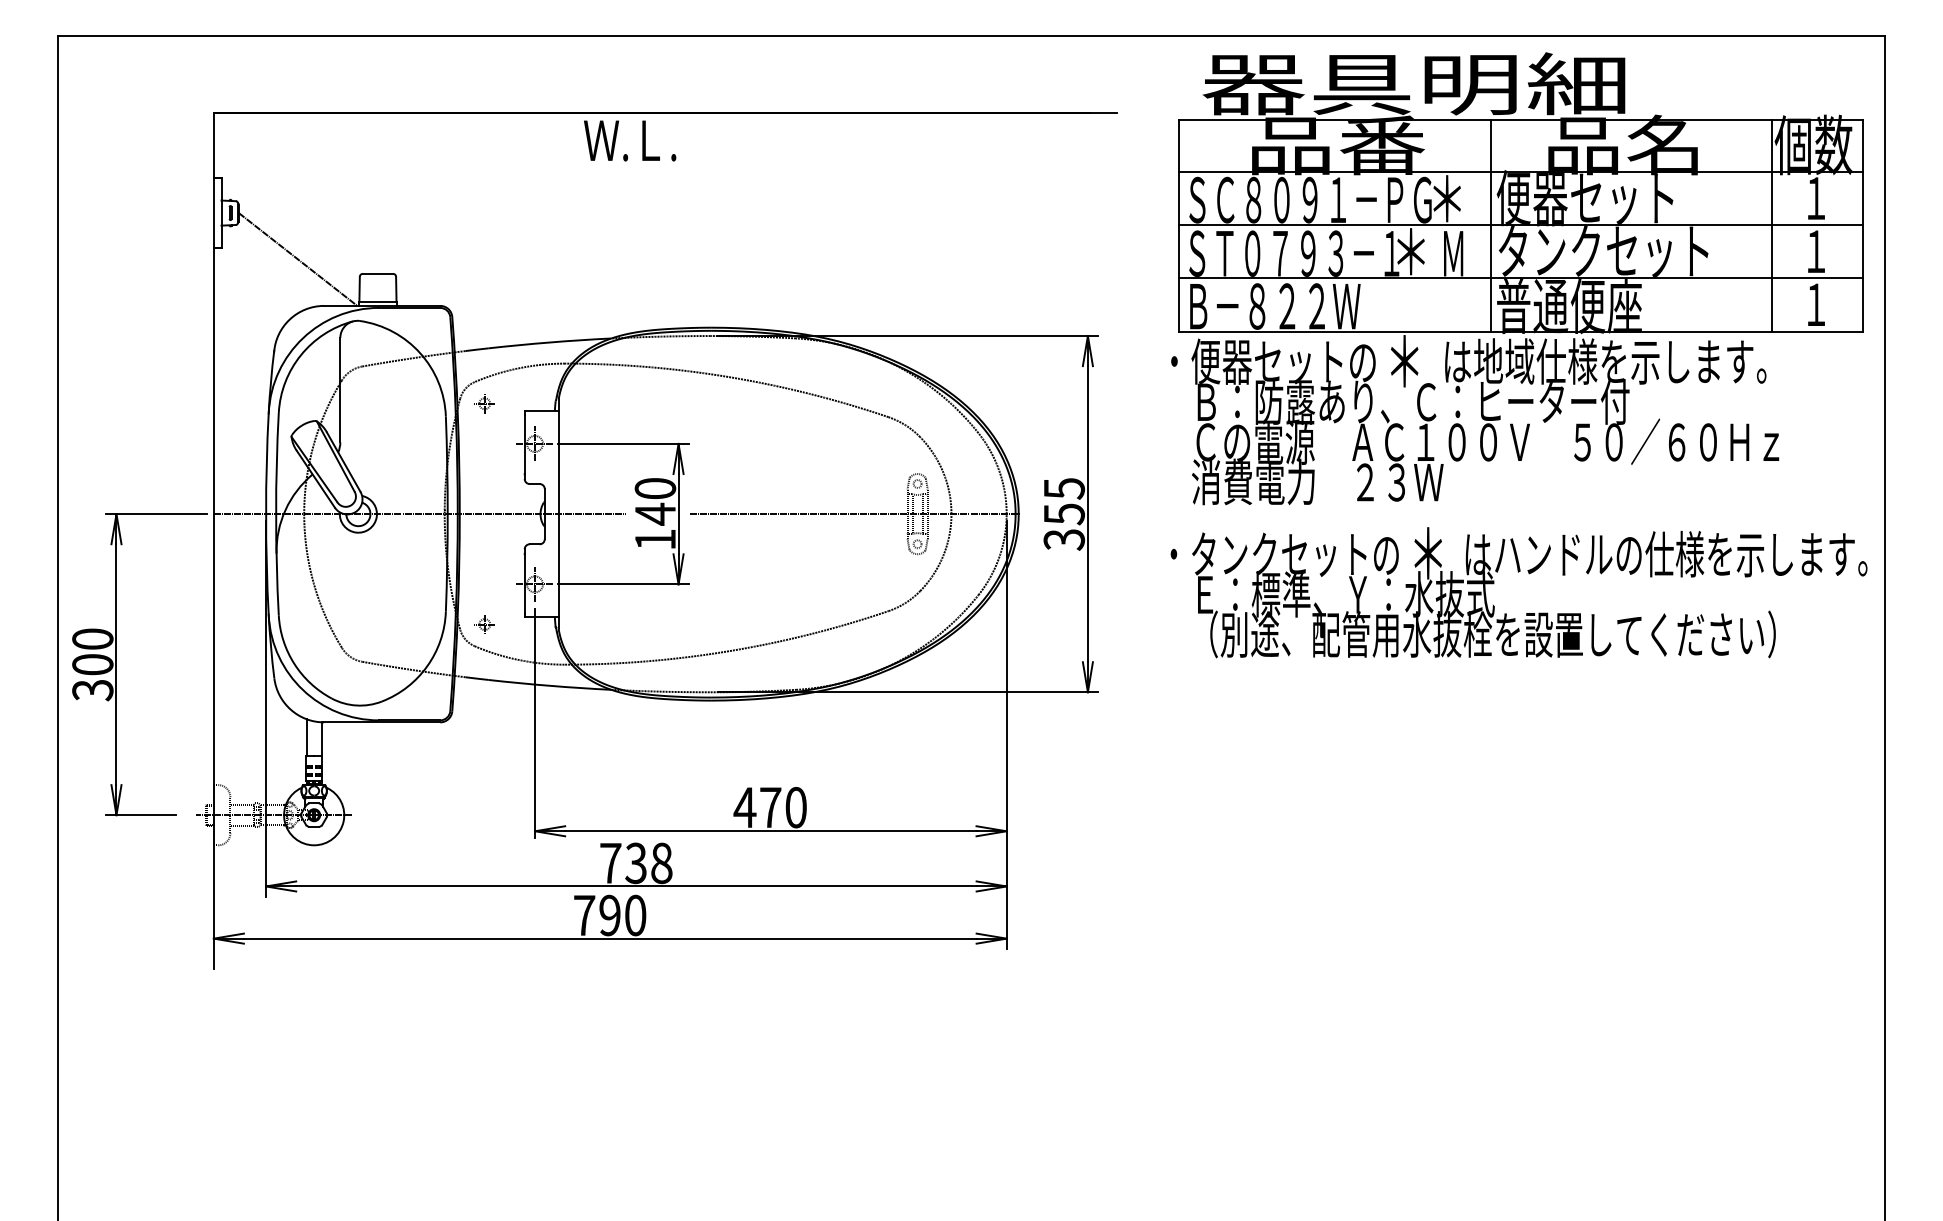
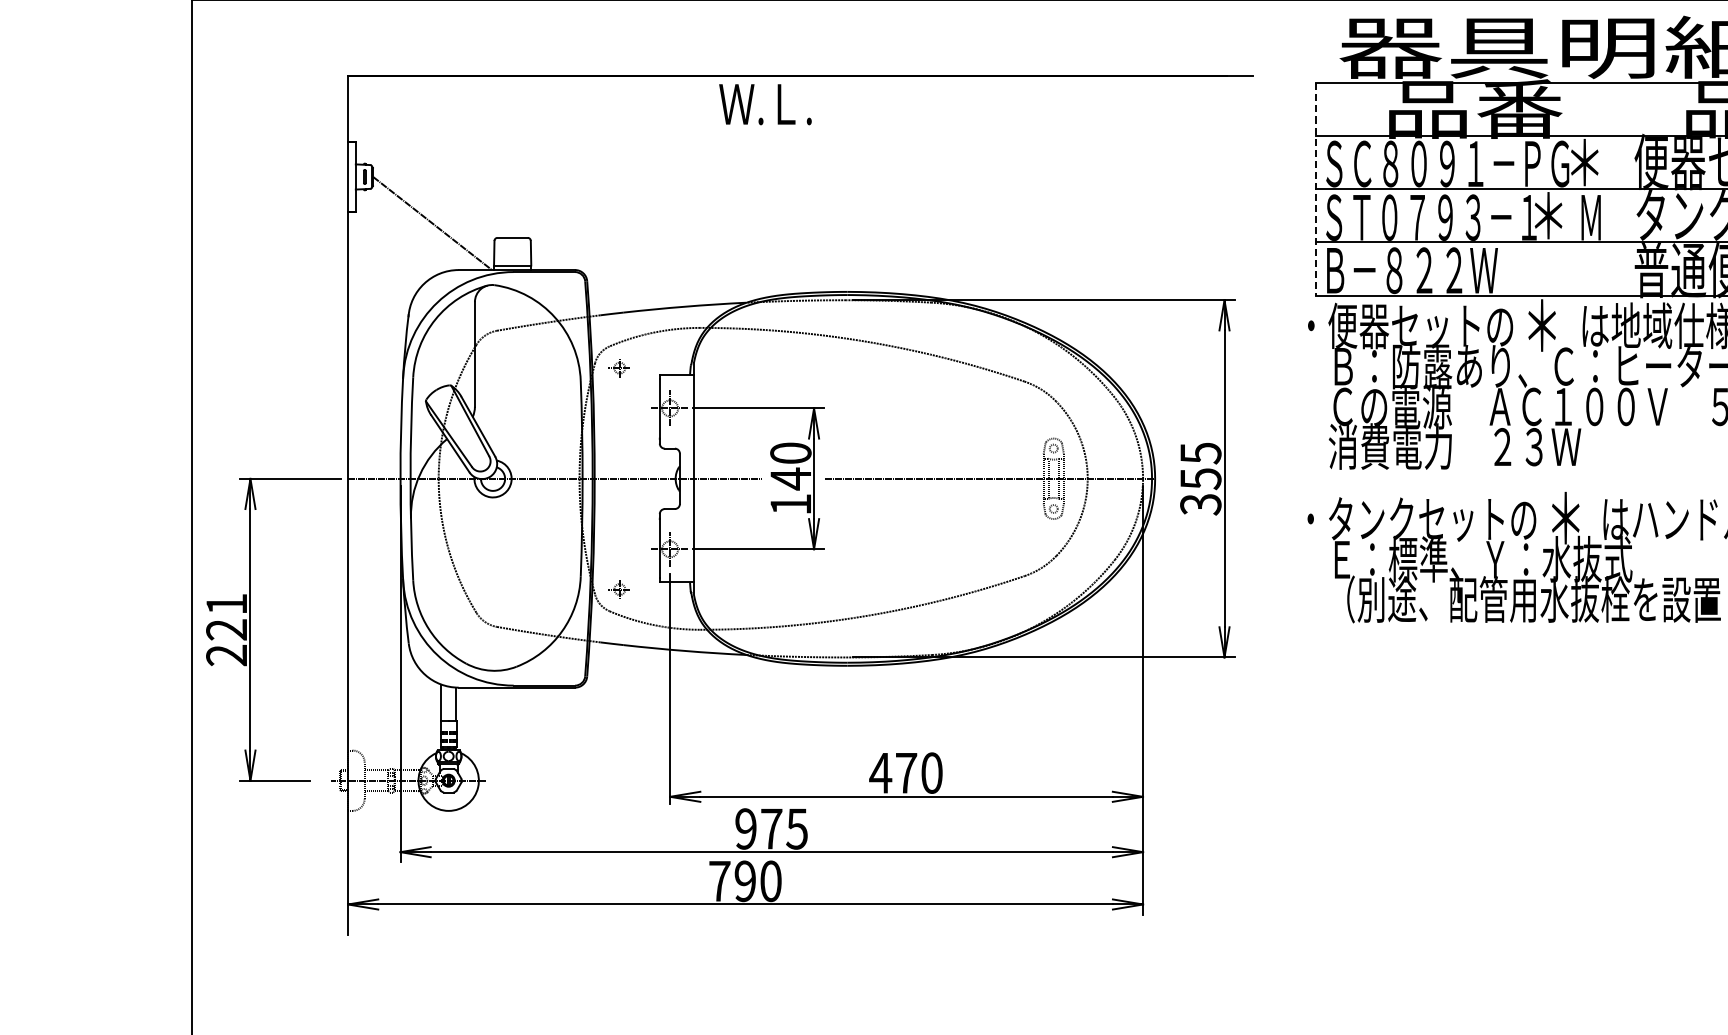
line: (1179, 225) -> (1316, 189), solid -> dashed
line: (1491, 225) -> (1629, 189), removed
text: (92, 664) -> (226, 629), 300 -> 221
text: (636, 863) -> (771, 829), 738 -> 975

